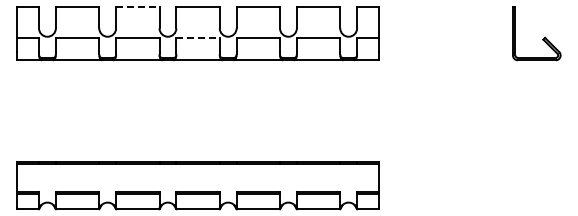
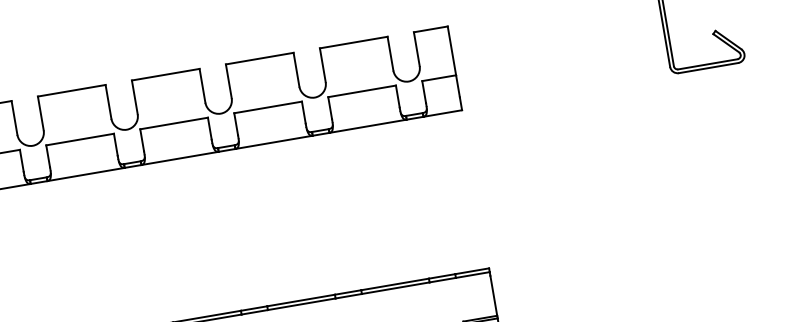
line: (137, 6) -> (71, 90), dashed -> solid
line: (198, 37) -> (174, 122), dashed -> solid

